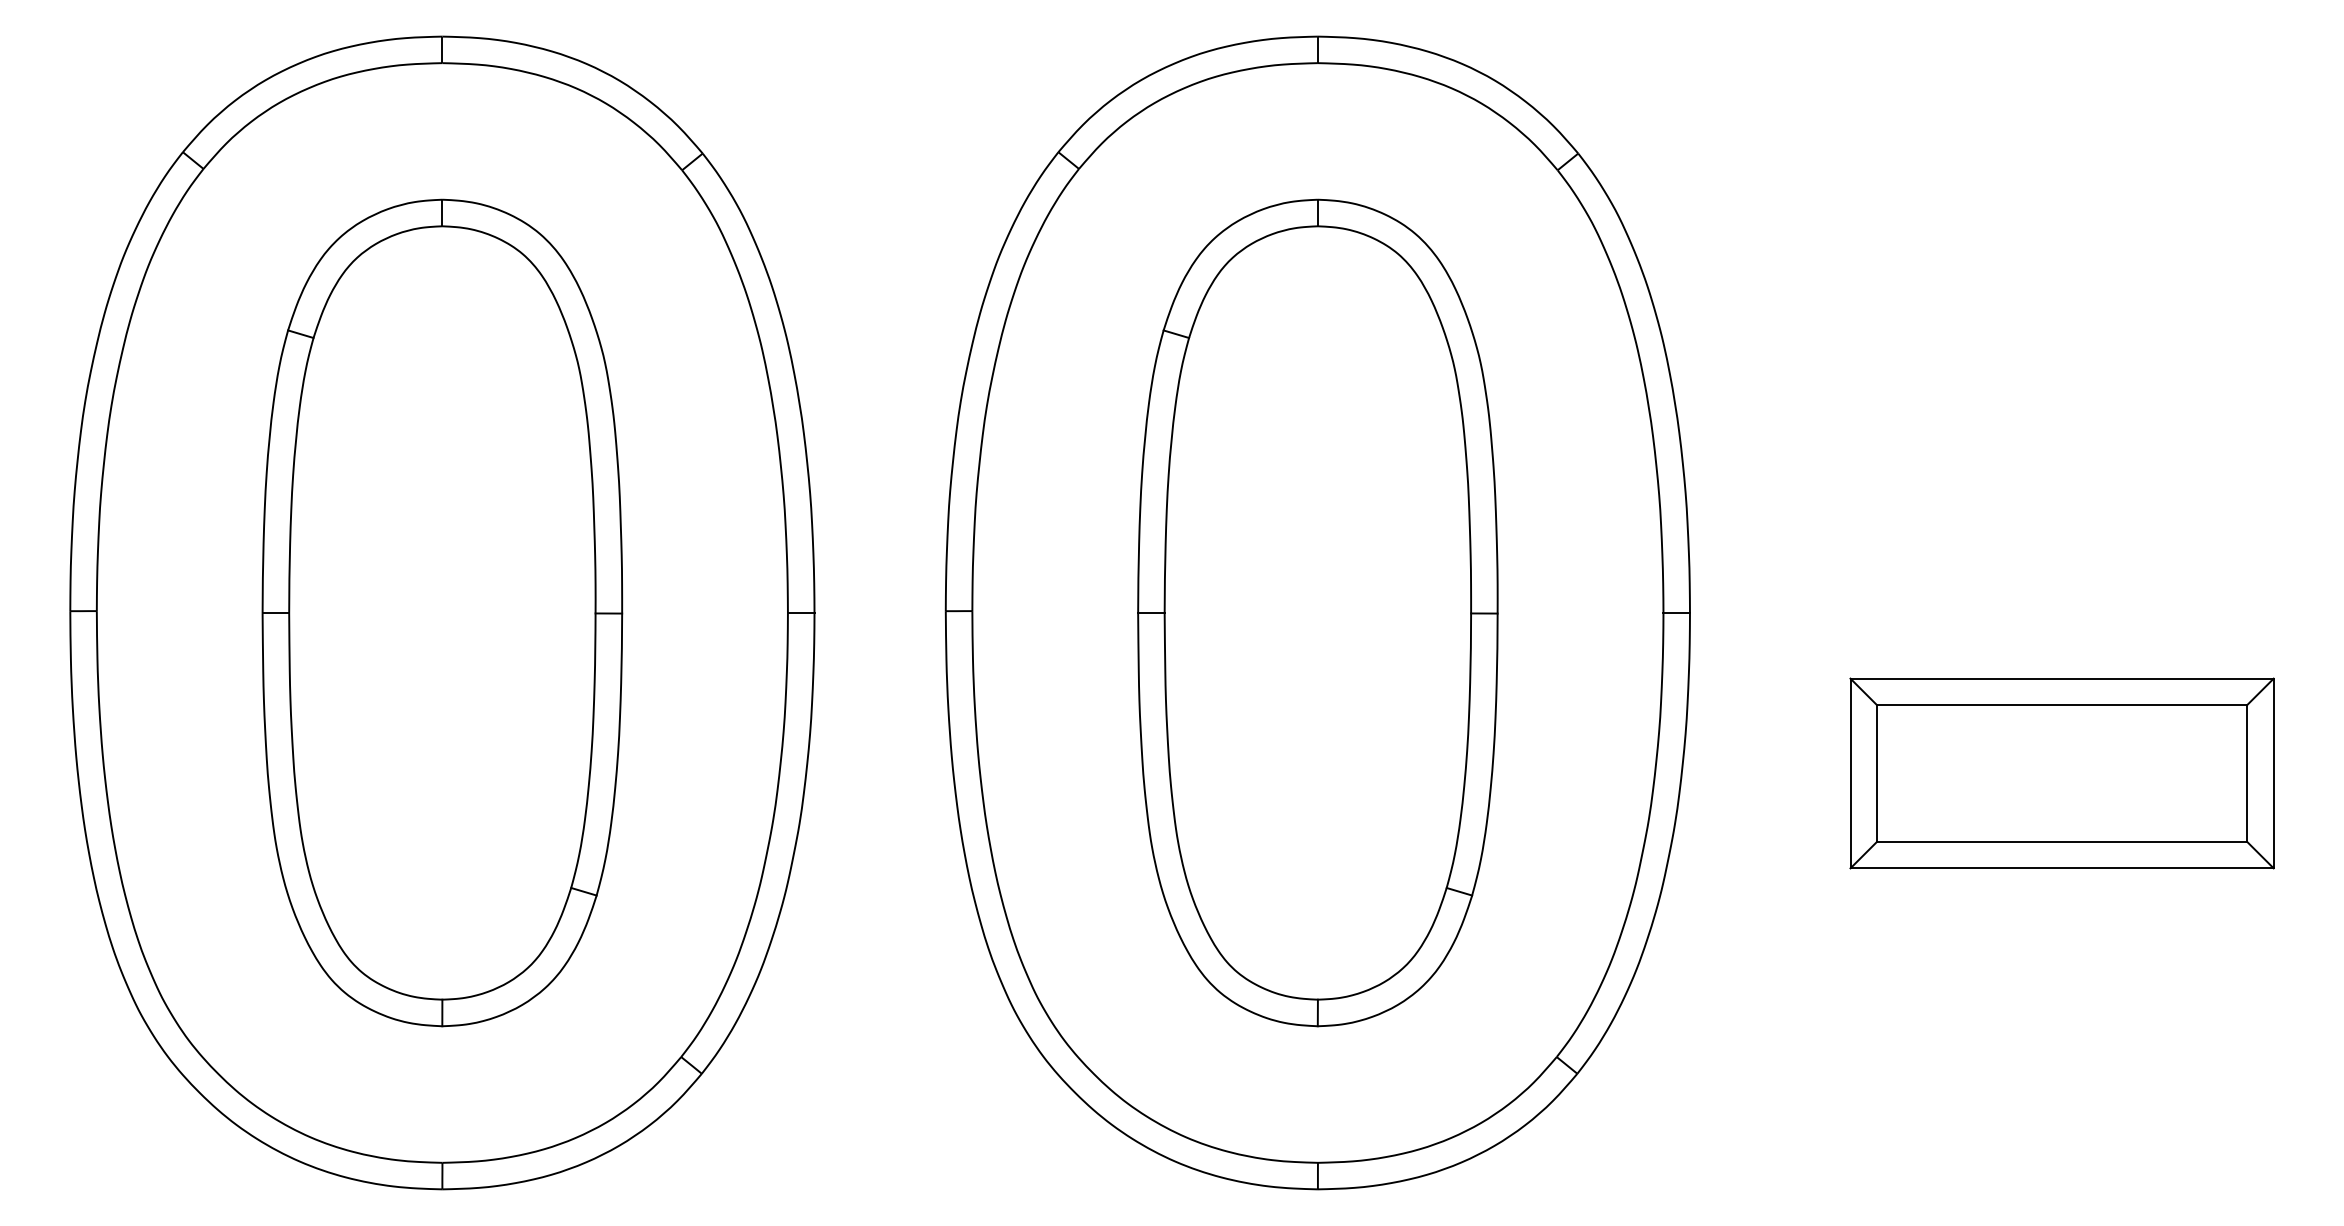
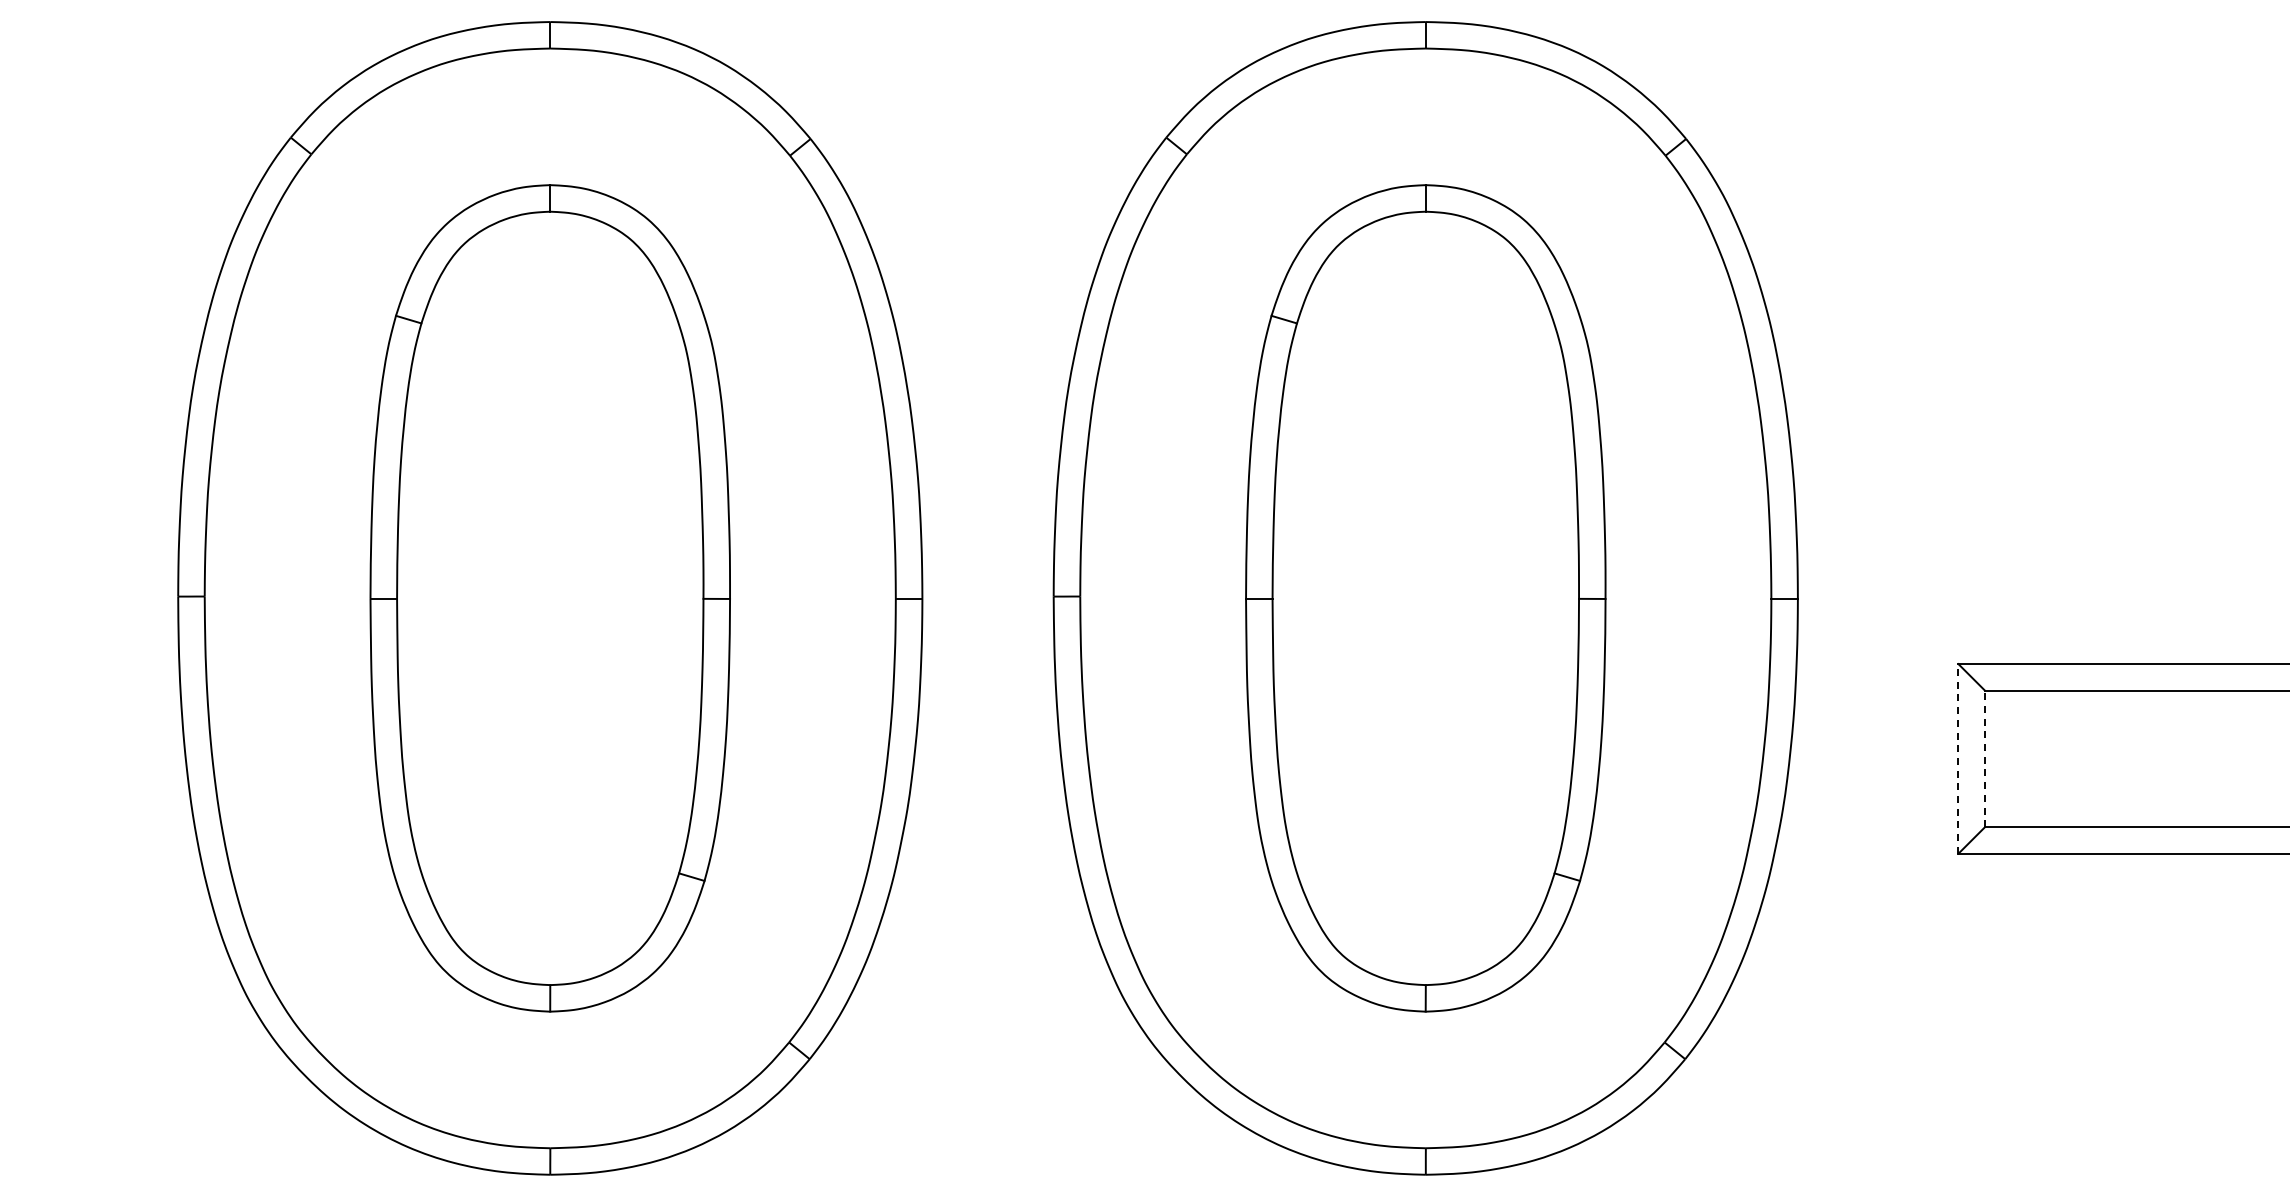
line: (1850, 773) -> (1958, 758), solid -> dashed
line: (1877, 773) -> (1985, 758), solid -> dashed

